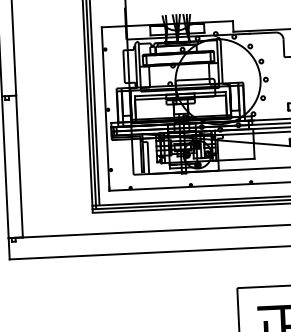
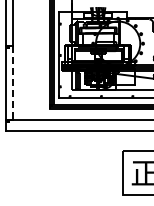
line: (20, 165) -> (13, 82), solid -> dashed

